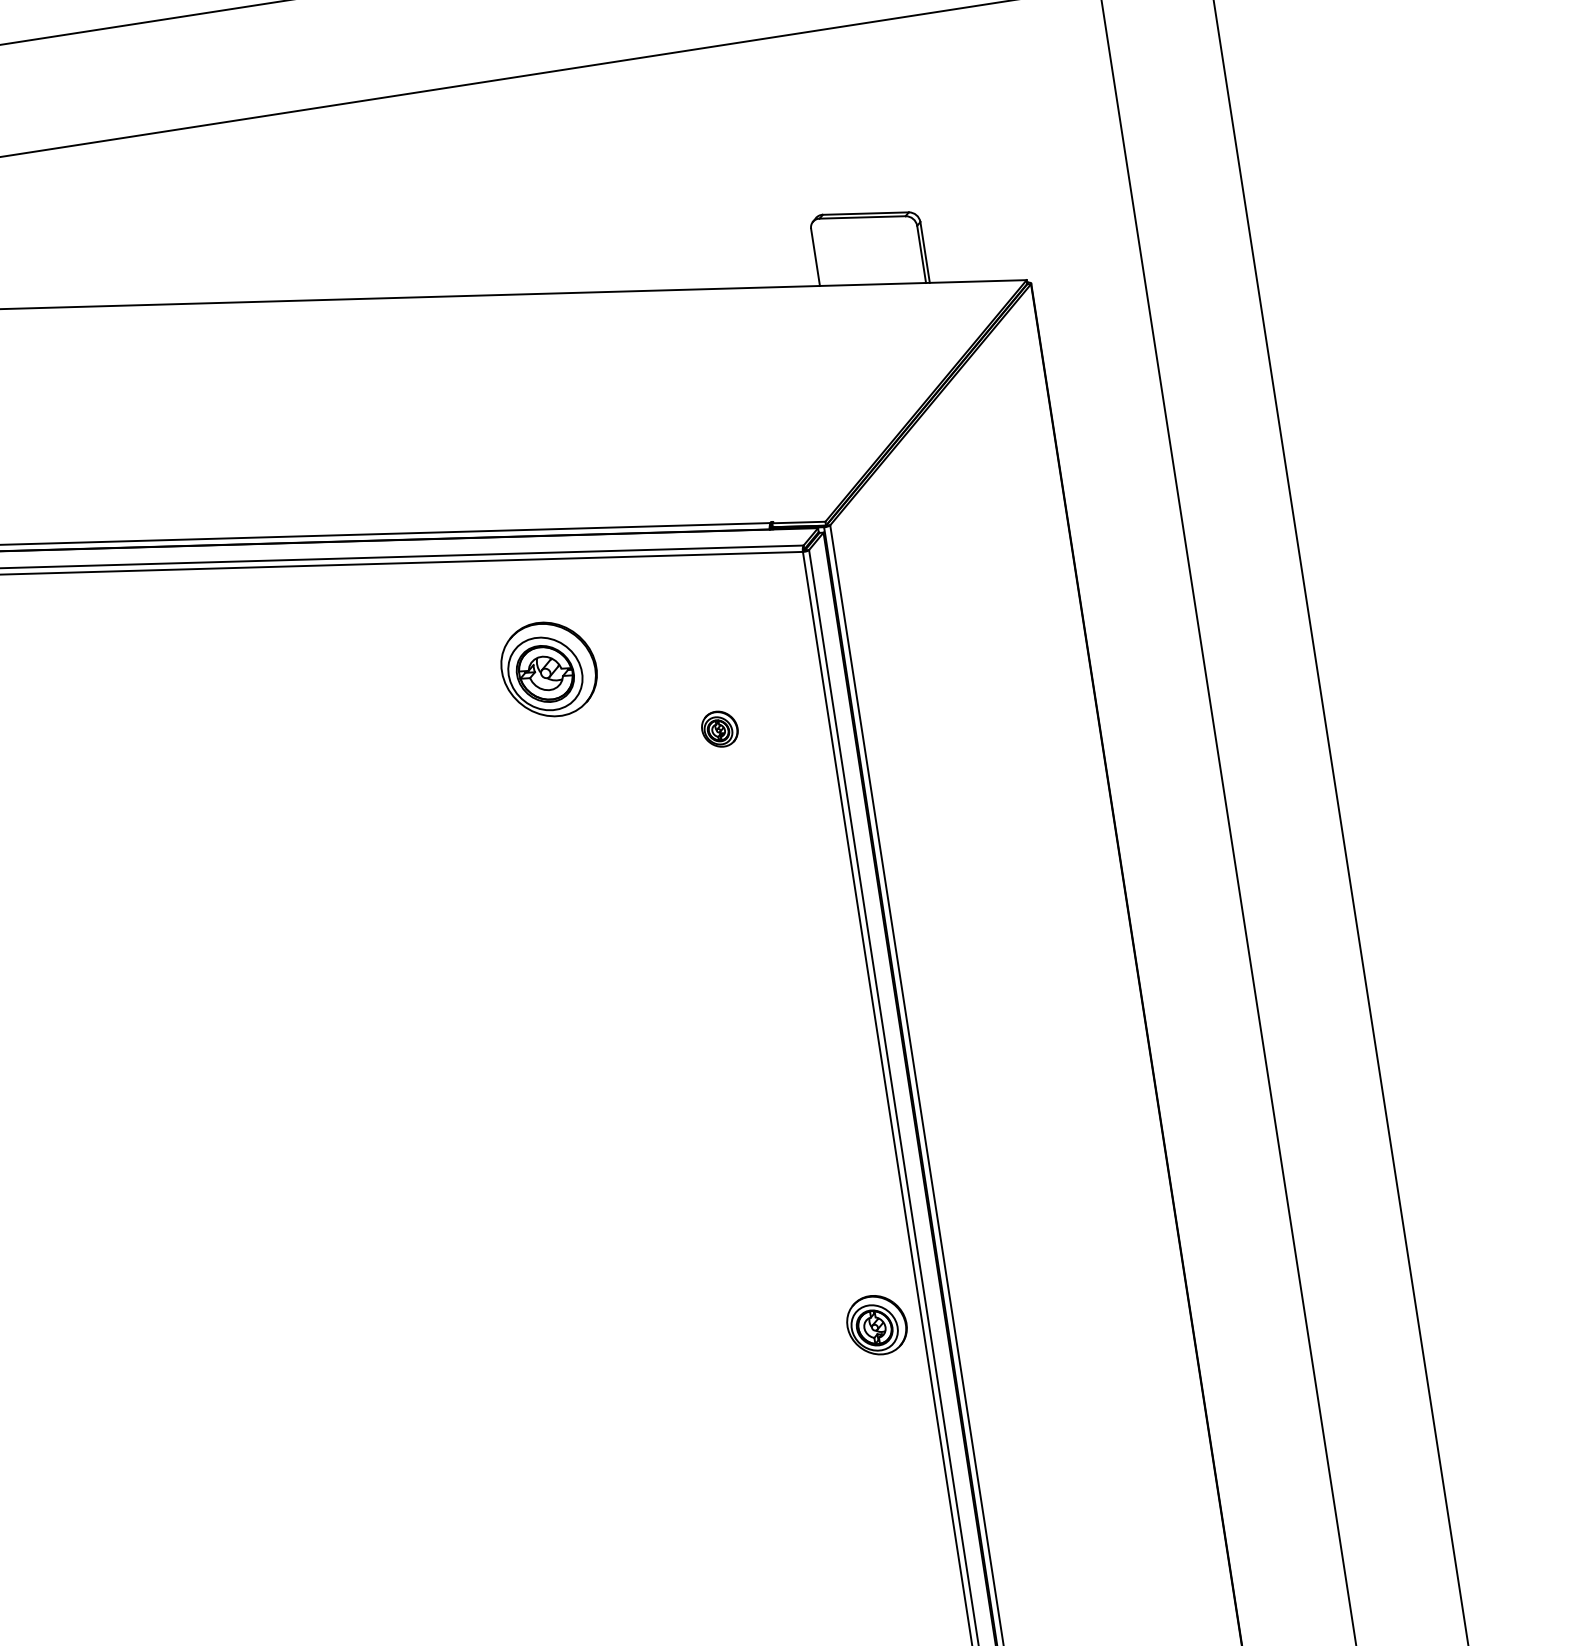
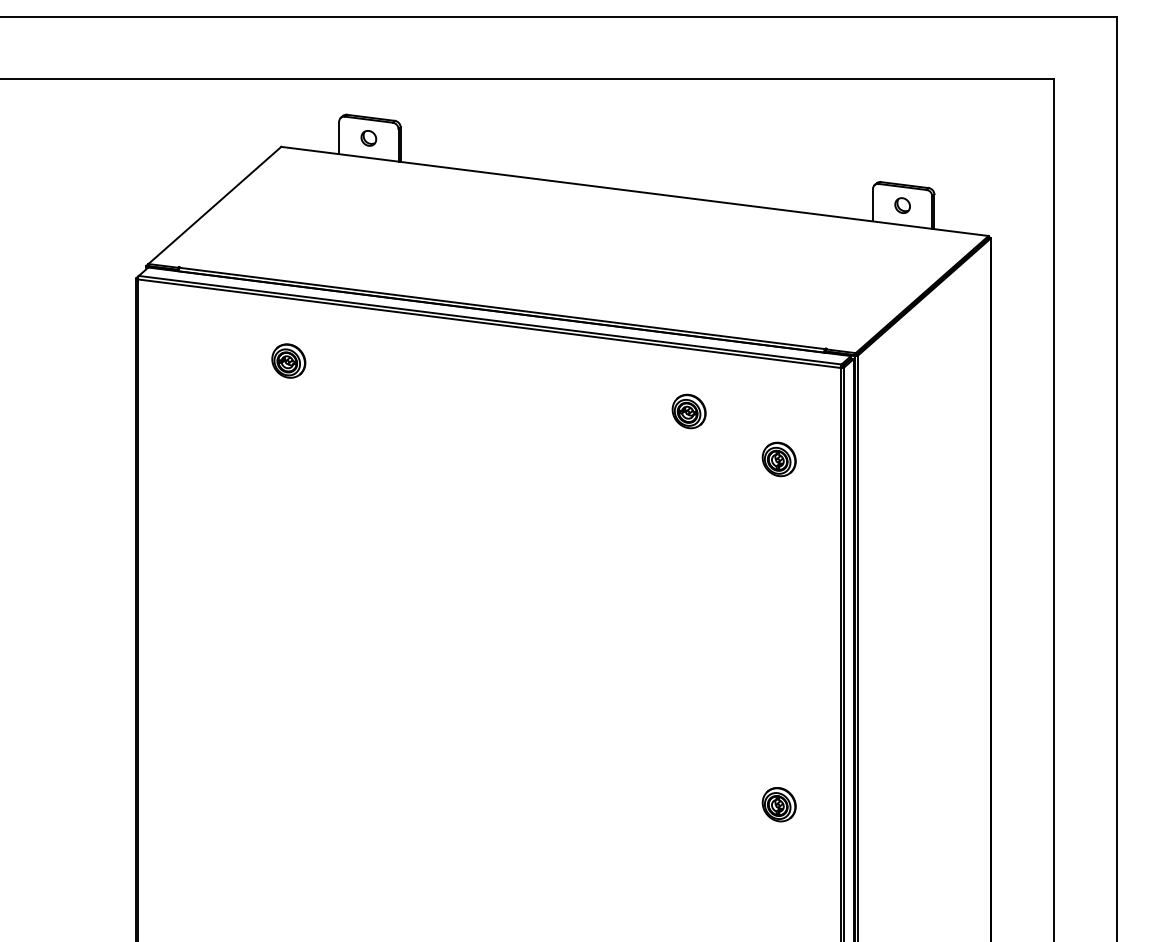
part: (867, 250) -> (902, 205), added
part: (547, 669) -> (688, 411), size x0.62
part: (718, 729) -> (778, 459), size x1.67
part: (875, 1325) -> (778, 804), moved

